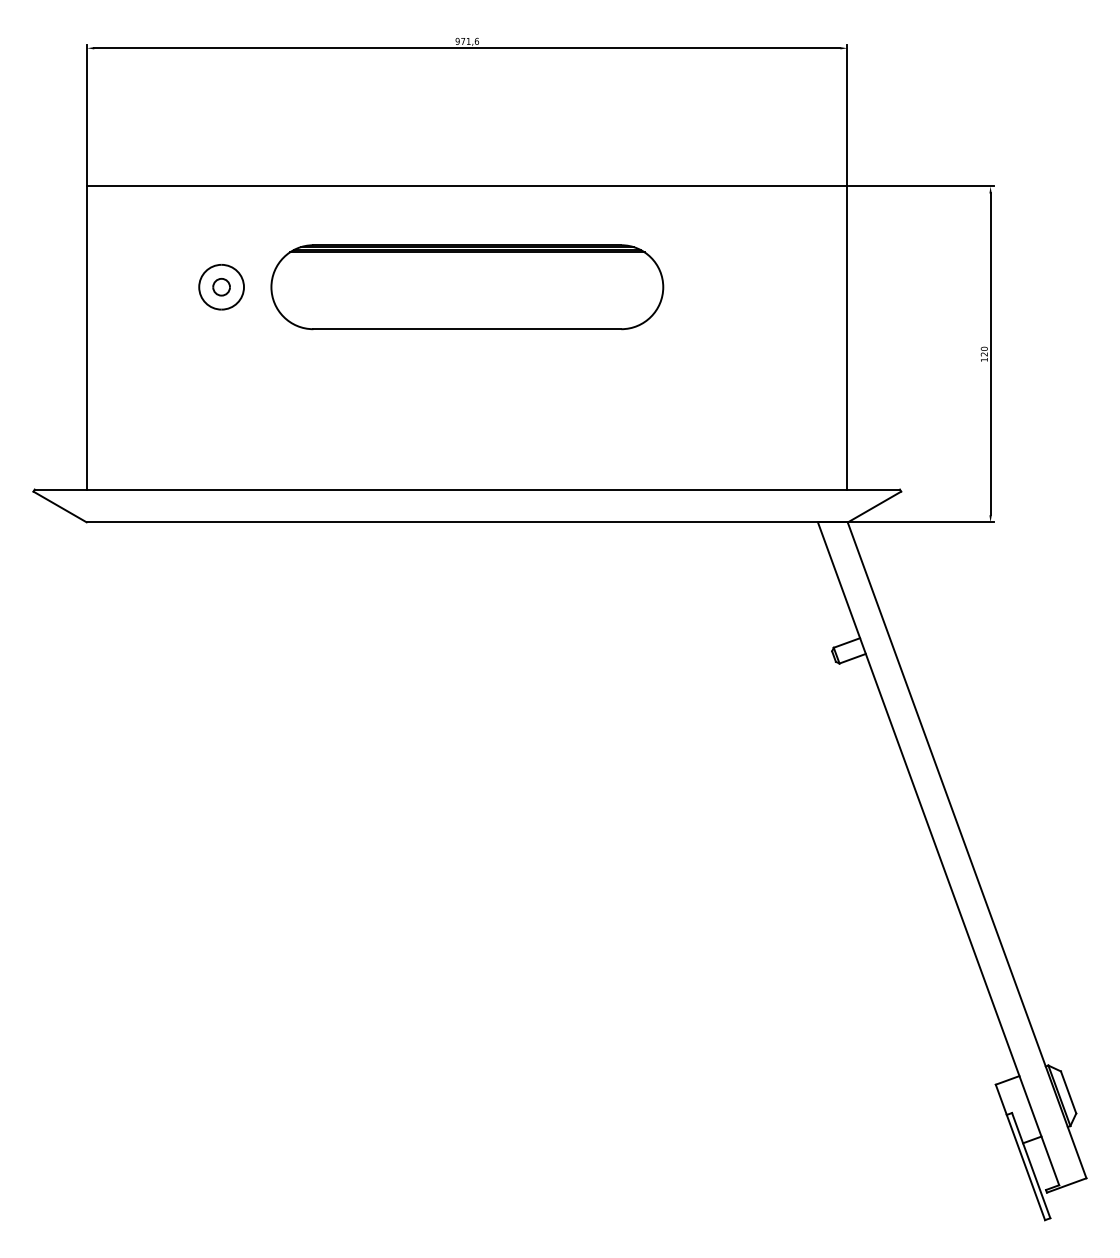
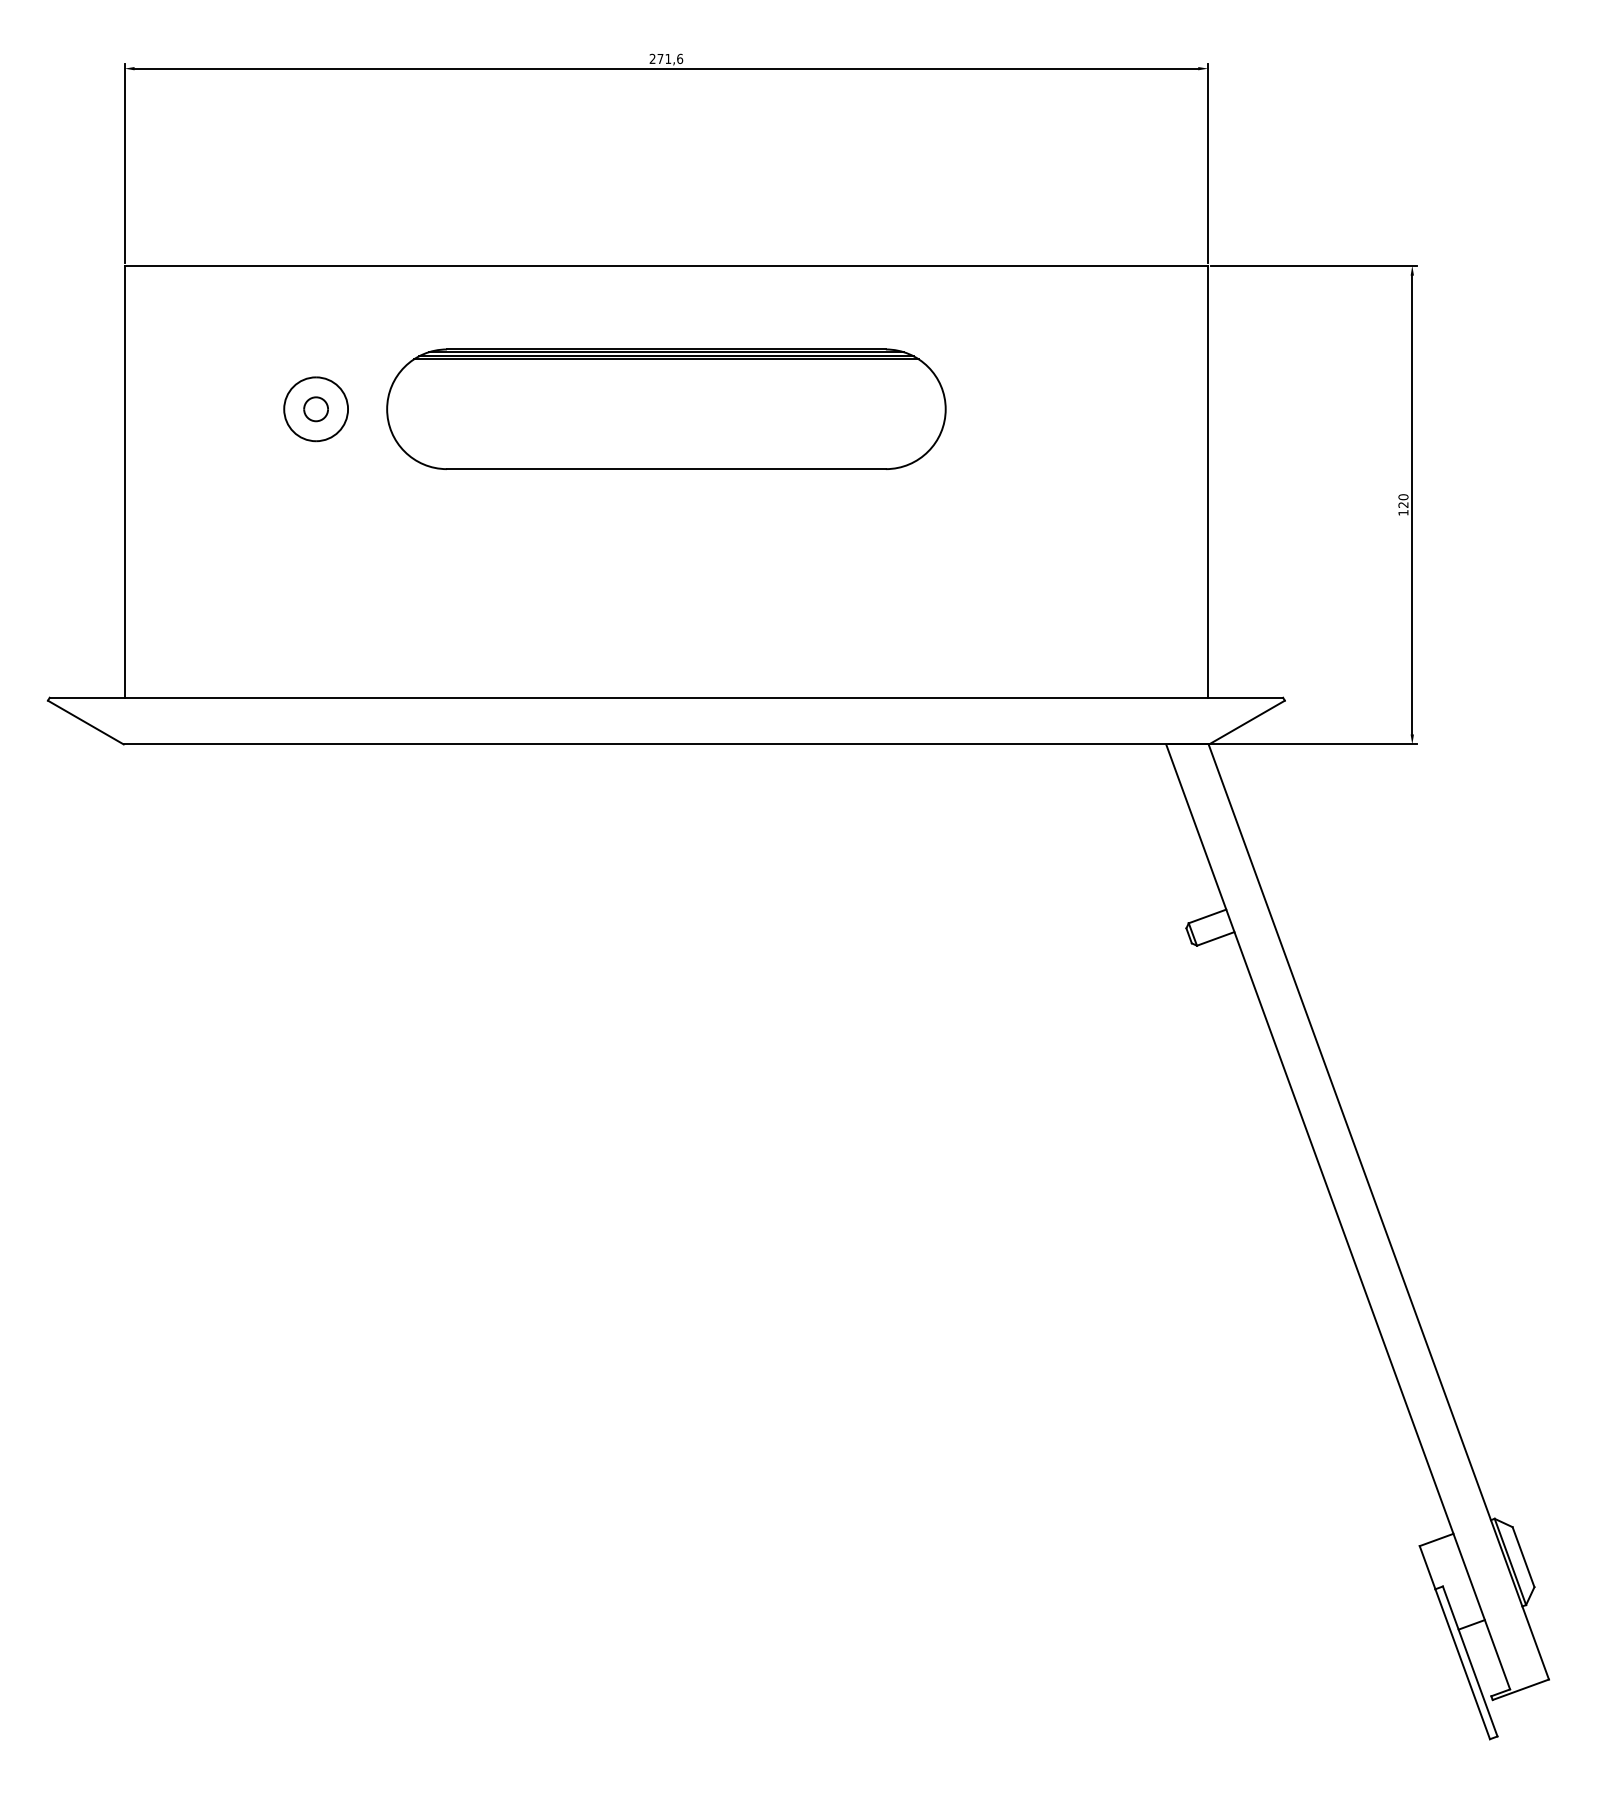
text: (457, 41) -> (652, 58), 971,6 -> 271,6

